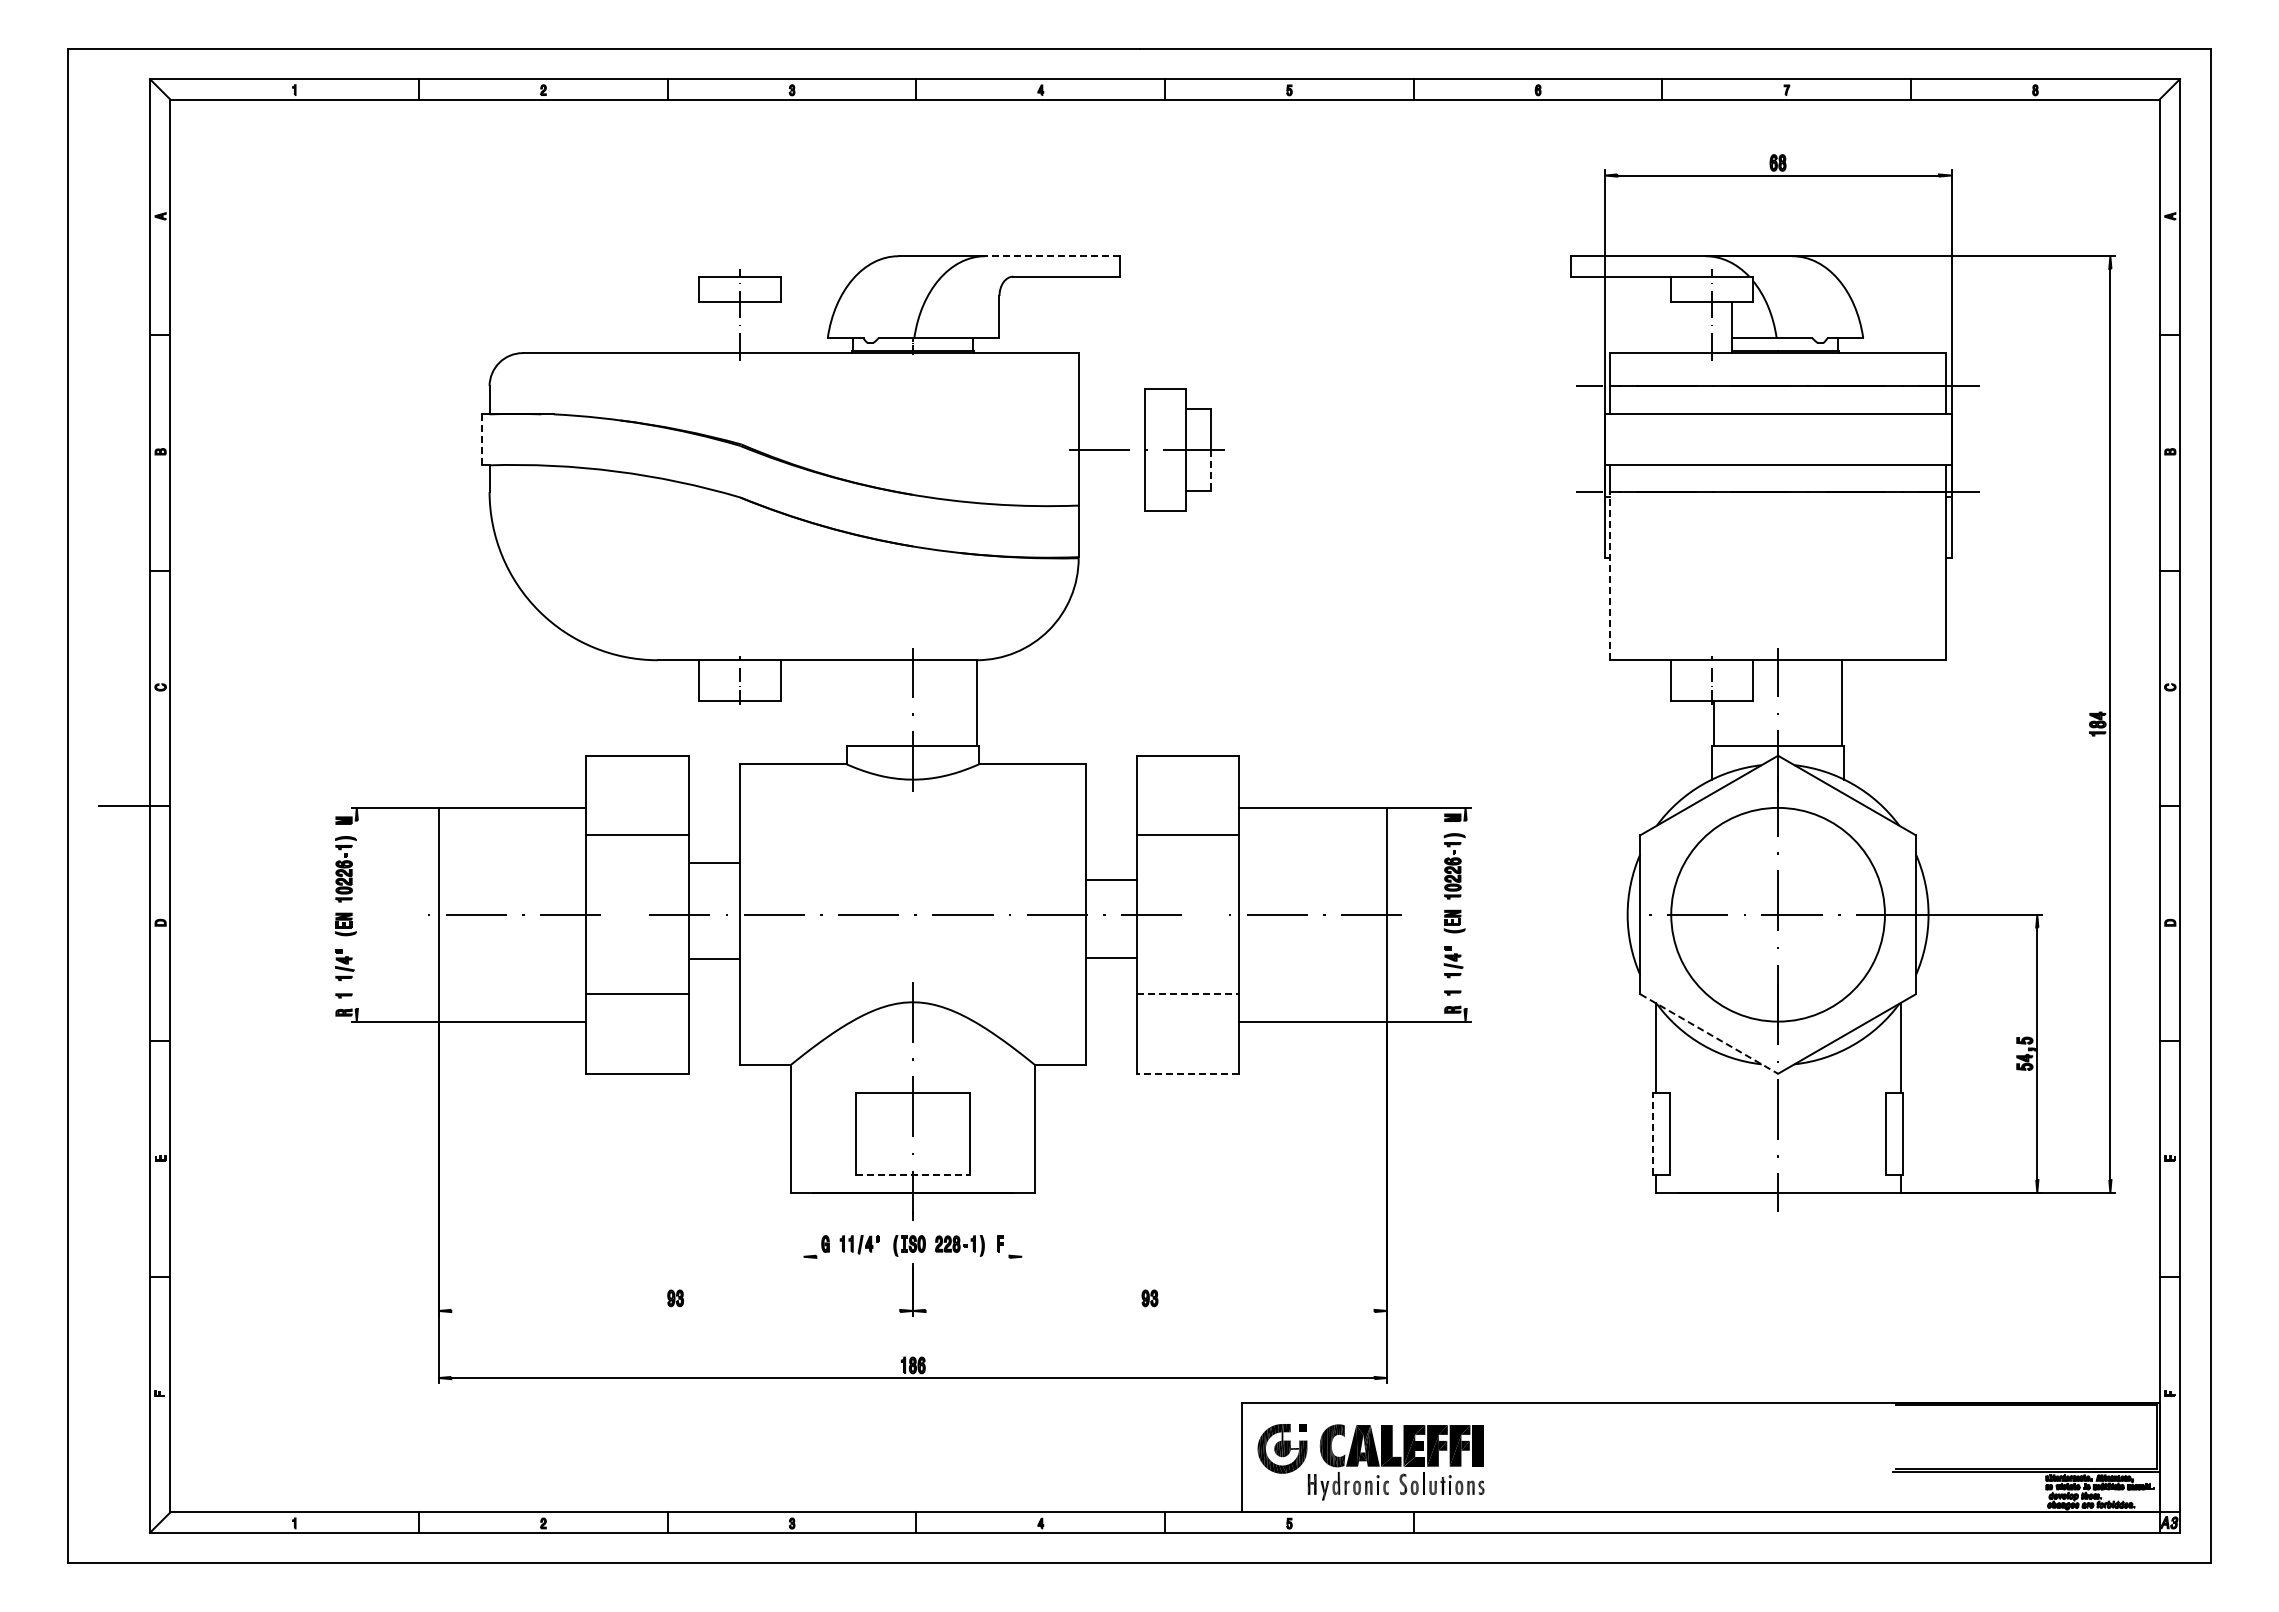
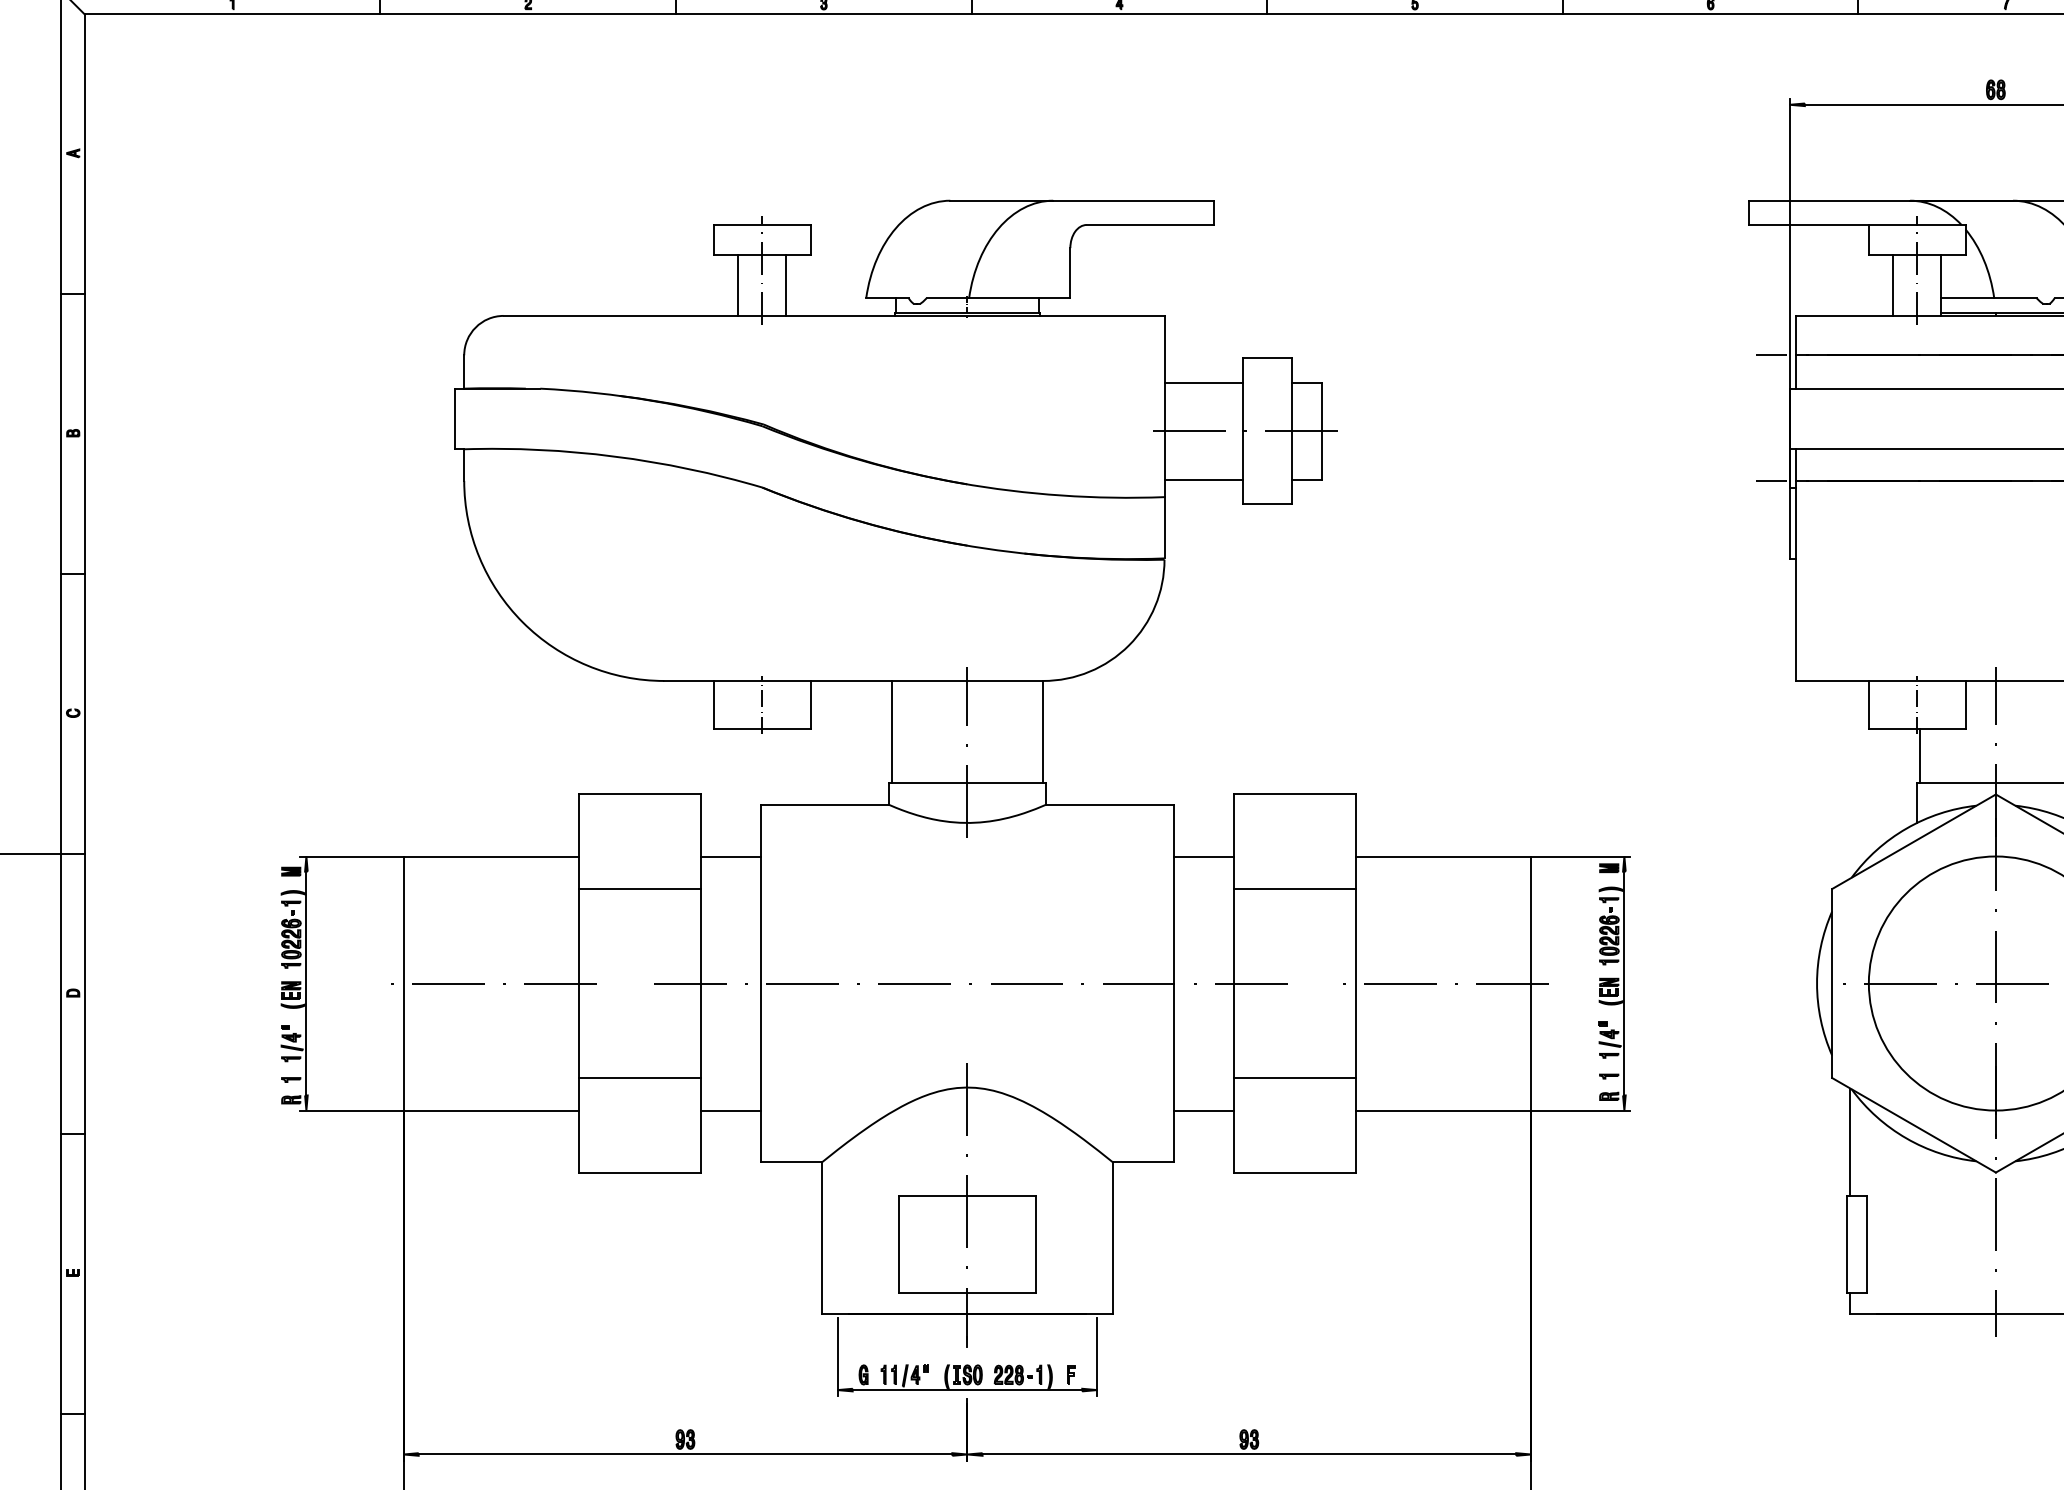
line: (1052, 256) -> (1133, 201), dashed -> solid
line: (719, 327) -> (737, 285), added
line: (760, 327) -> (786, 285), added
line: (1691, 327) -> (1892, 285), added
line: (1111, 409) -> (1203, 382), added
line: (481, 439) -> (454, 418), dashed -> solid
line: (1211, 470) -> (1322, 455), dashed -> solid
line: (1111, 490) -> (1203, 479), added
line: (1609, 575) -> (1795, 580), dashed -> solid
line: (849, 703) -> (892, 732), added
line: (713, 862) -> (730, 856), moved
line: (1111, 879) -> (1203, 856), moved
line: (356, 914) -> (306, 983), added
line: (1465, 914) -> (1624, 983), added
line: (1111, 957) -> (1203, 1110), moved
line: (713, 958) -> (730, 1110), moved
line: (1188, 994) -> (1295, 1078), dashed -> solid
line: (1709, 1034) -> (1914, 1125), dashed -> solid
line: (1187, 1073) -> (1293, 1172), dashed -> solid
line: (1653, 1134) -> (1847, 1244), dashed -> solid
line: (913, 1174) -> (968, 1292), dashed -> solid
line: (803, 1228) -> (837, 1356), added
line: (1022, 1228) -> (1097, 1356), added
line: (912, 1256) -> (966, 1389), added
line: (675, 1310) -> (685, 1453), added
line: (1149, 1310) -> (1248, 1453), added

